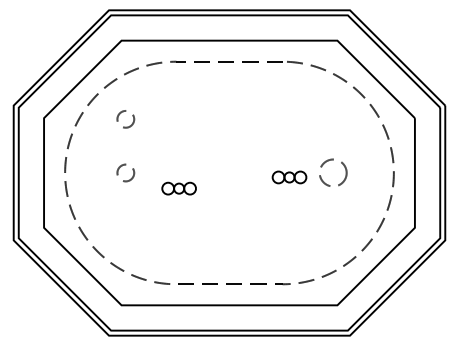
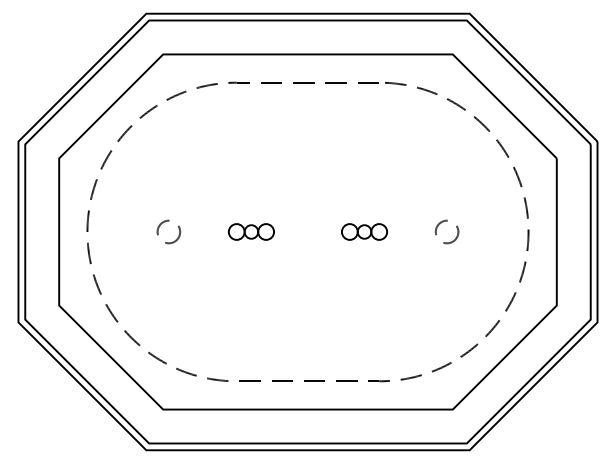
circle: (125, 118) -> (168, 159), removed
circle: (332, 172) -> (446, 231), size x0.62
part: (289, 177) -> (364, 231), moved
part: (179, 188) -> (251, 231), moved

